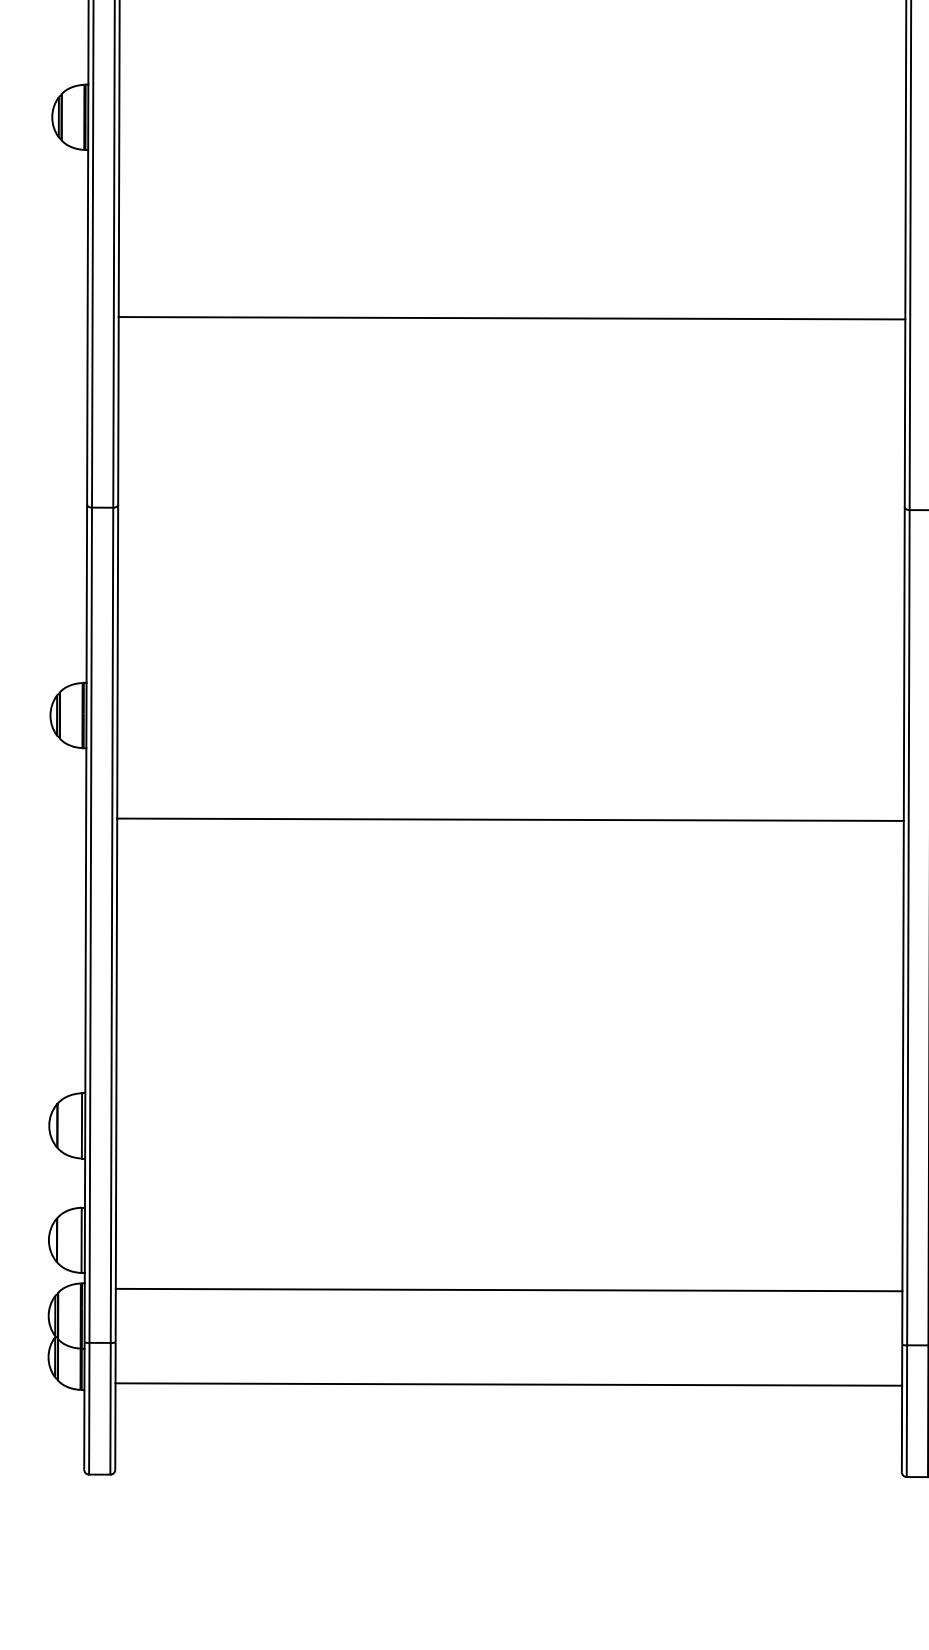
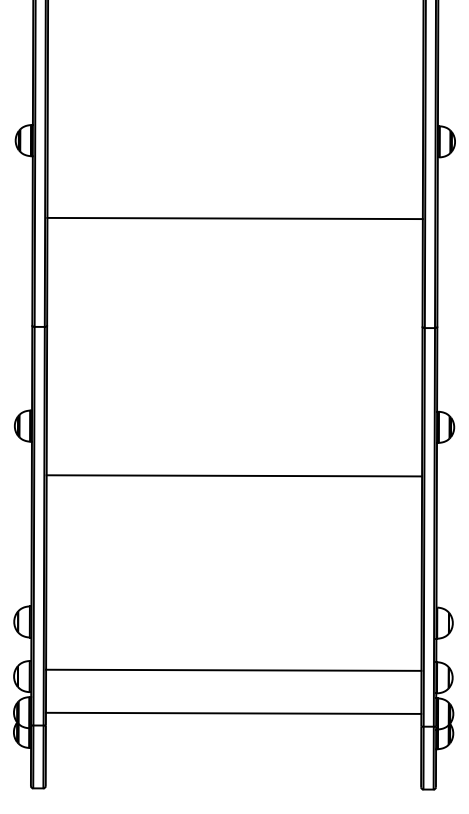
line: (510, 318) -> (234, 218), moved
line: (508, 1288) -> (233, 669), moved
line: (508, 1382) -> (233, 712), moved

